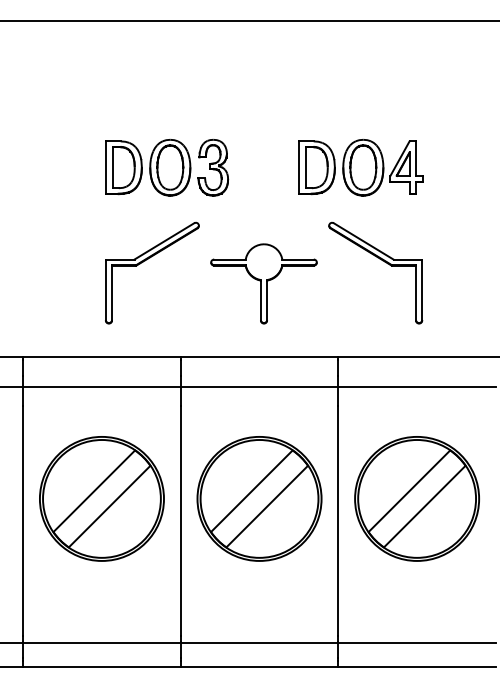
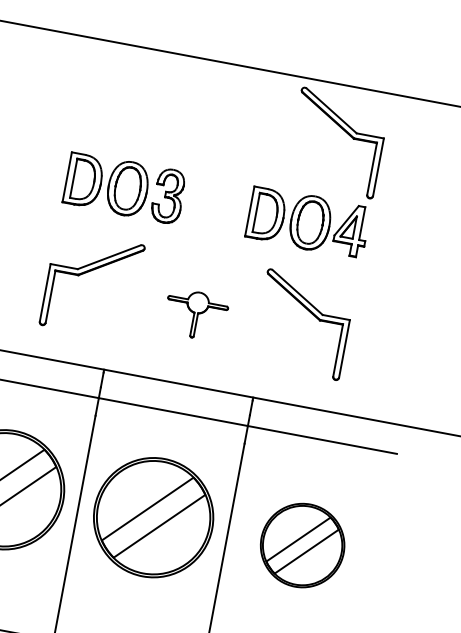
part: (382, 69) -> (345, 133), added
part: (263, 283) -> (195, 314), size x0.6
part: (416, 498) -> (302, 545), size x0.7

